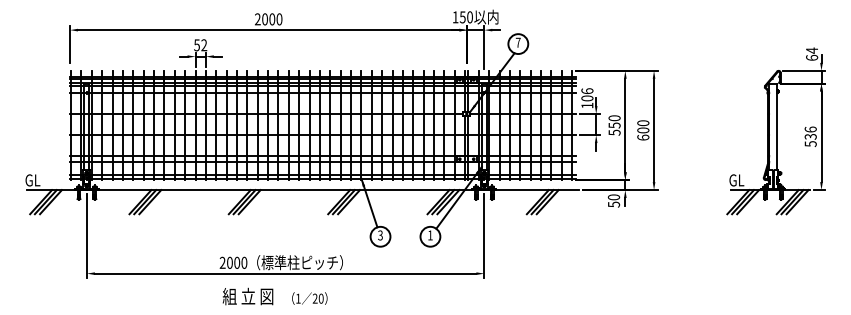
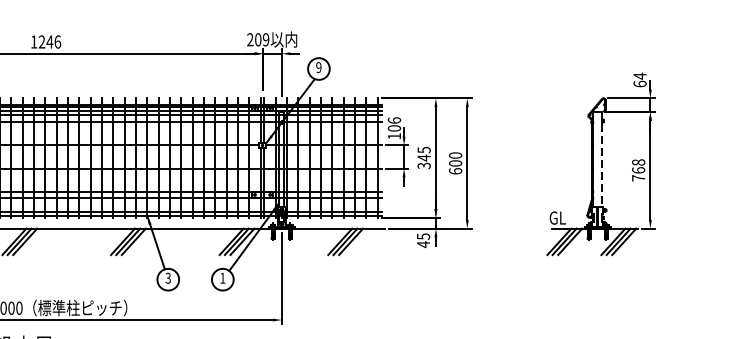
text: (462, 17) -> (257, 39), 150 -> 209
text: (268, 19) -> (45, 42), 2000 -> 1246
text: (517, 42) -> (318, 67), 7 -> 9
text: (614, 125) -> (424, 158), 550 -> 345
line: (777, 127) -> (602, 160), solid -> dashed
text: (810, 136) -> (638, 170), 536 -> 768
text: (613, 200) -> (422, 240), 50 -> 45

